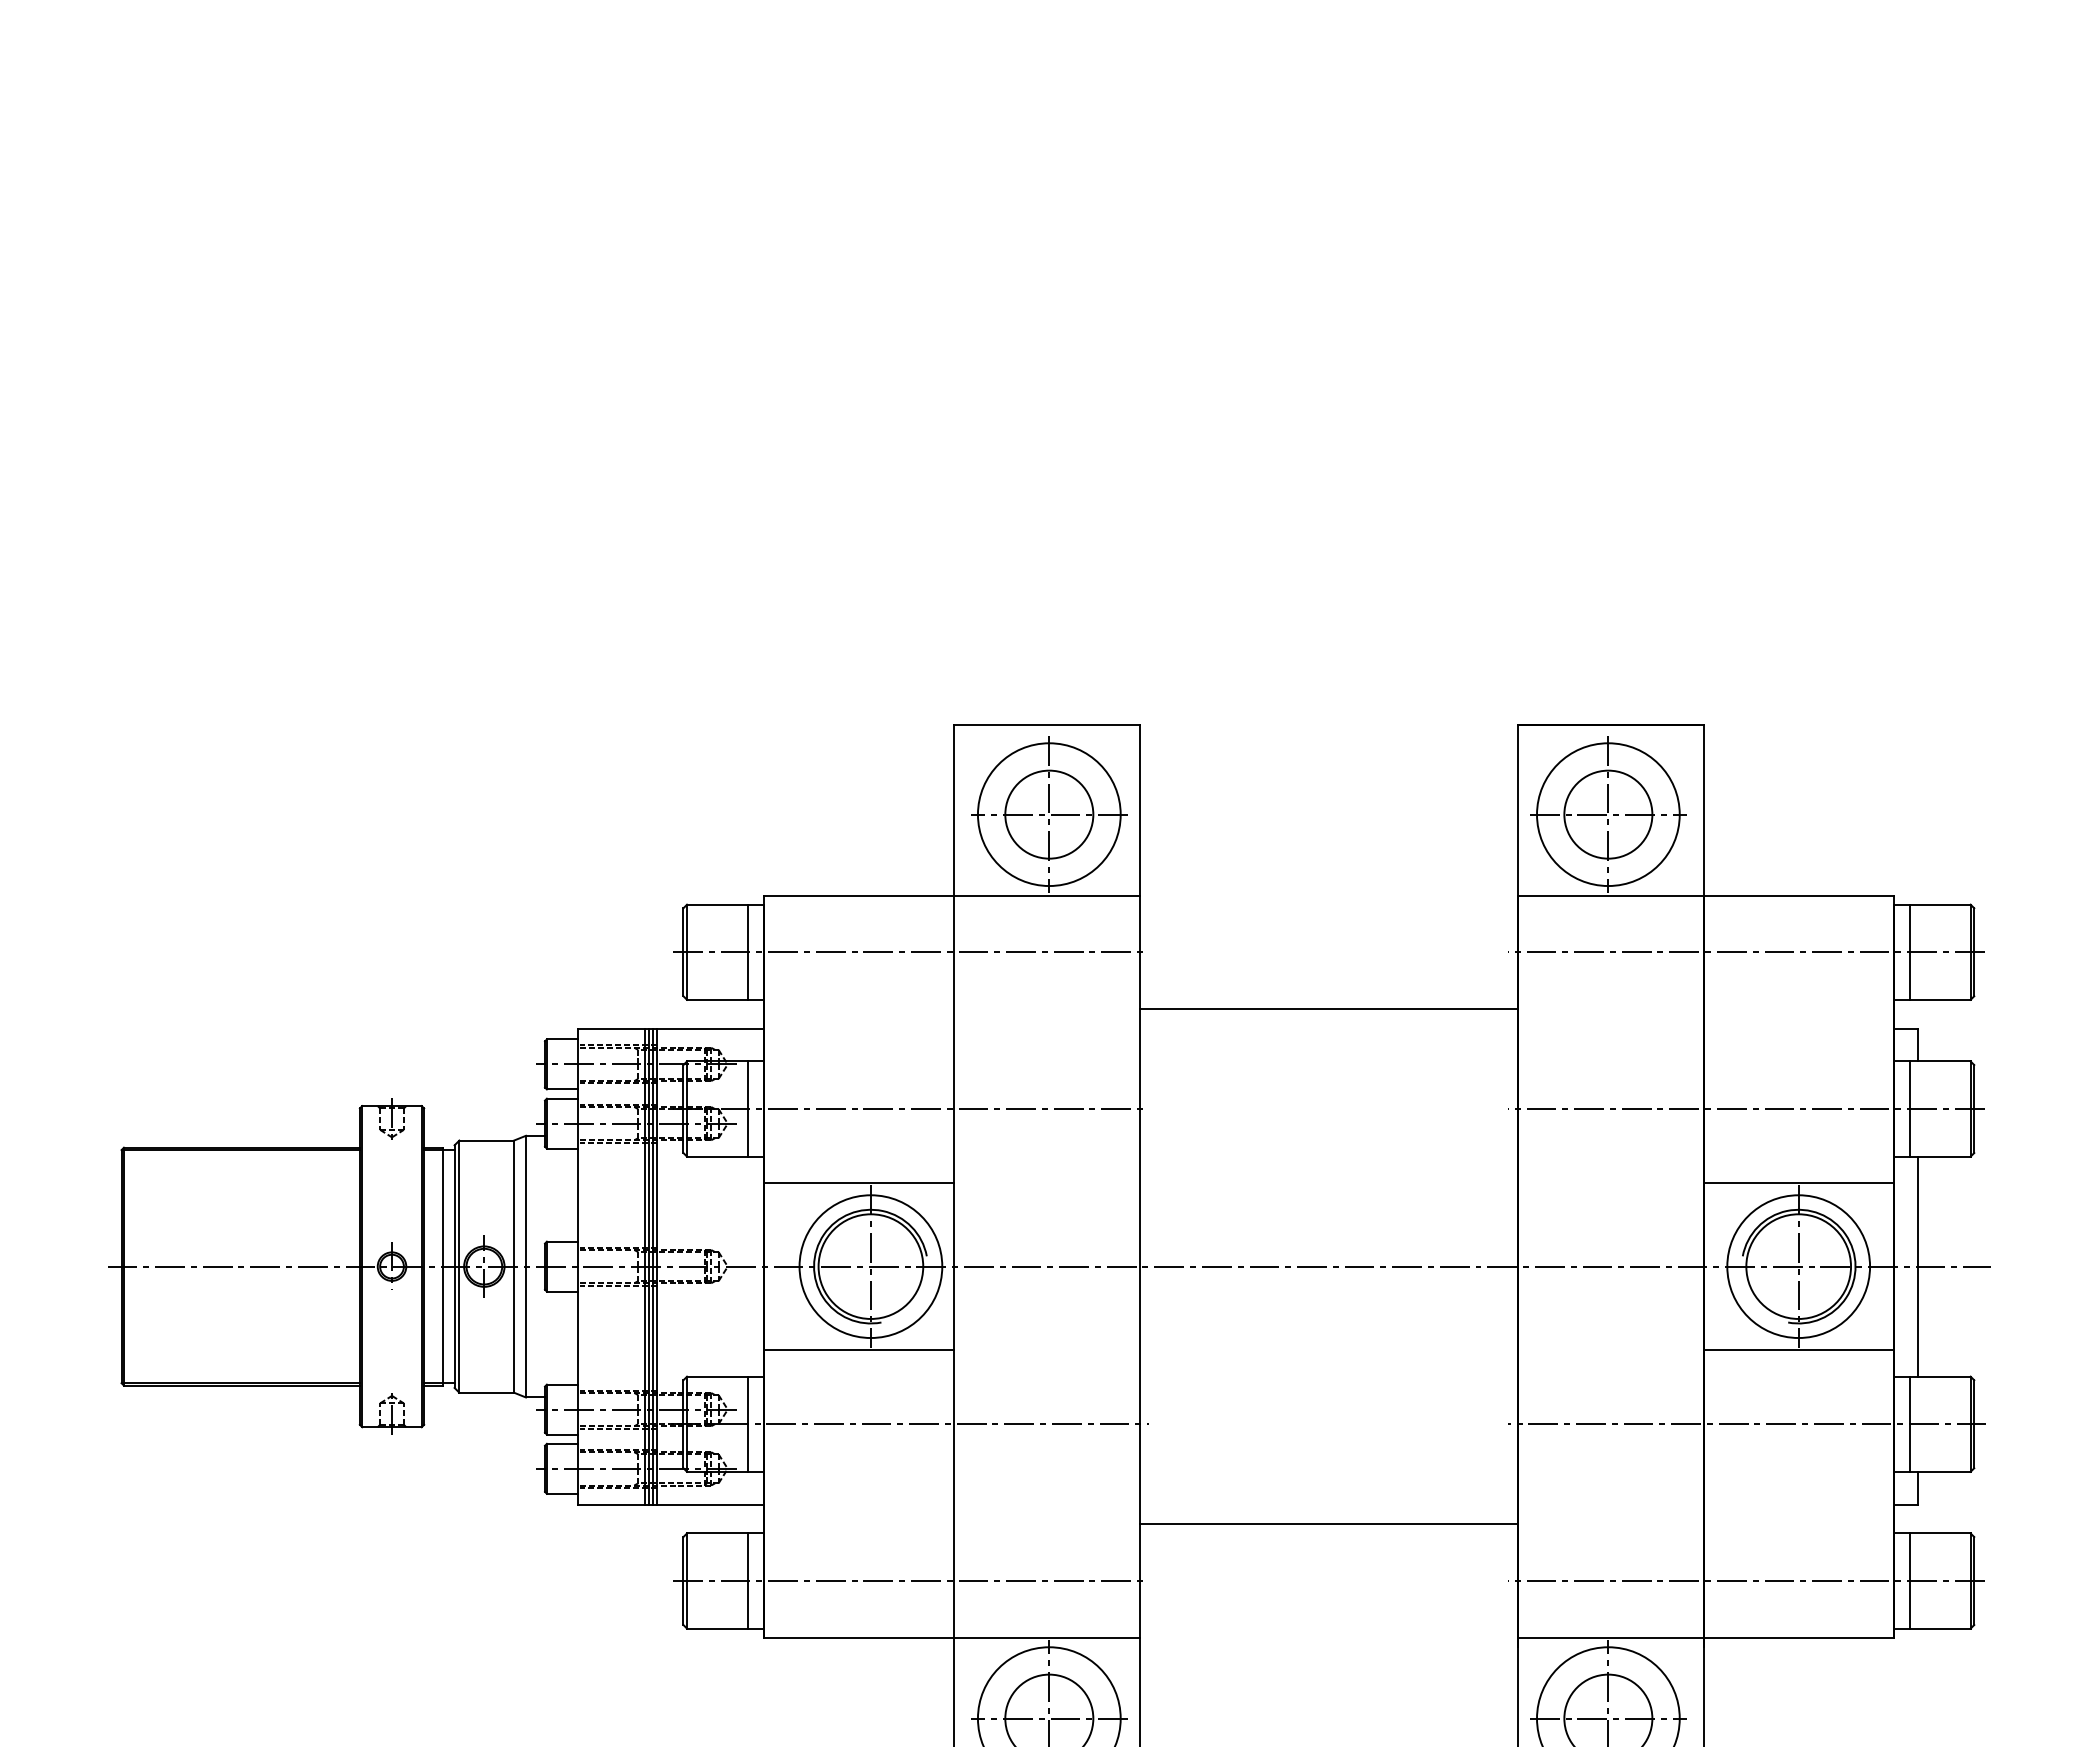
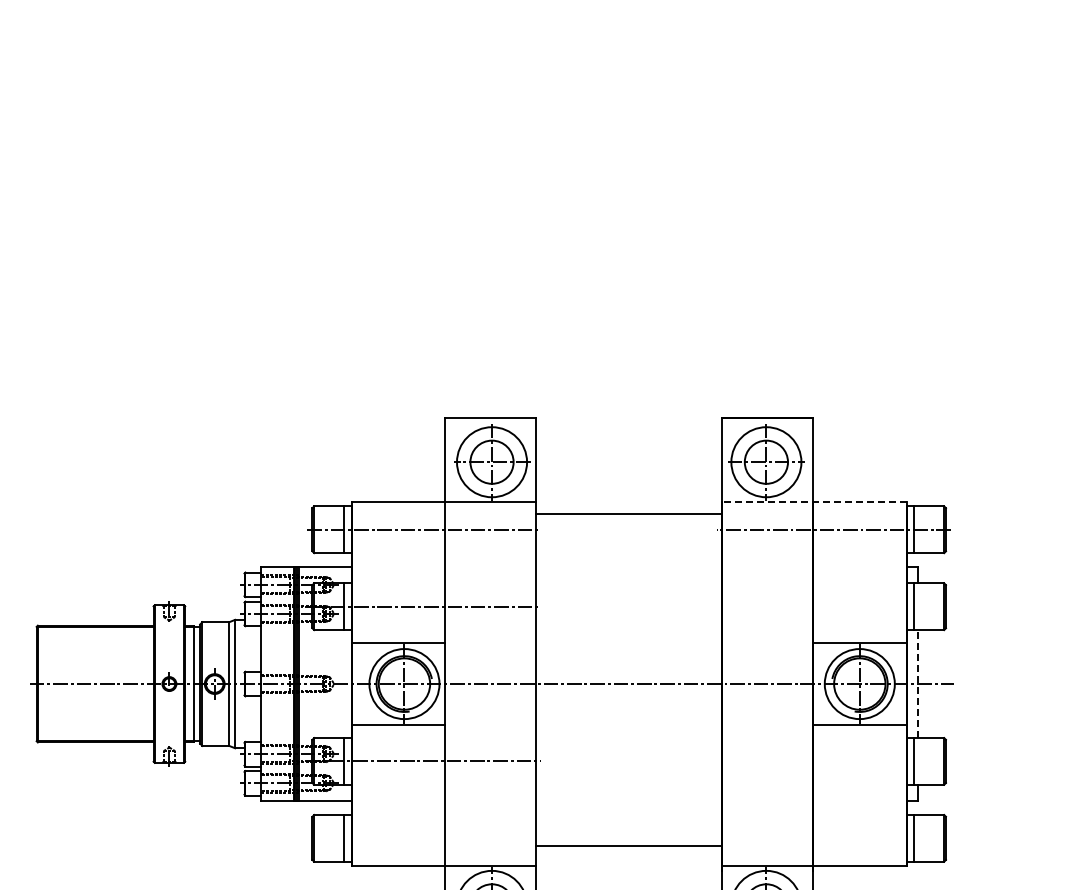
line: (1704, 894) -> (813, 501), solid -> dashed
line: (1329, 1008) -> (629, 513), moved
line: (1747, 1108) -> (834, 606), removed
line: (1918, 1267) -> (918, 684), solid -> dashed
line: (1747, 1424) -> (834, 761), removed
line: (1329, 1524) -> (629, 846), moved
line: (911, 1581) -> (424, 838), removed
line: (1747, 1581) -> (834, 838), removed

